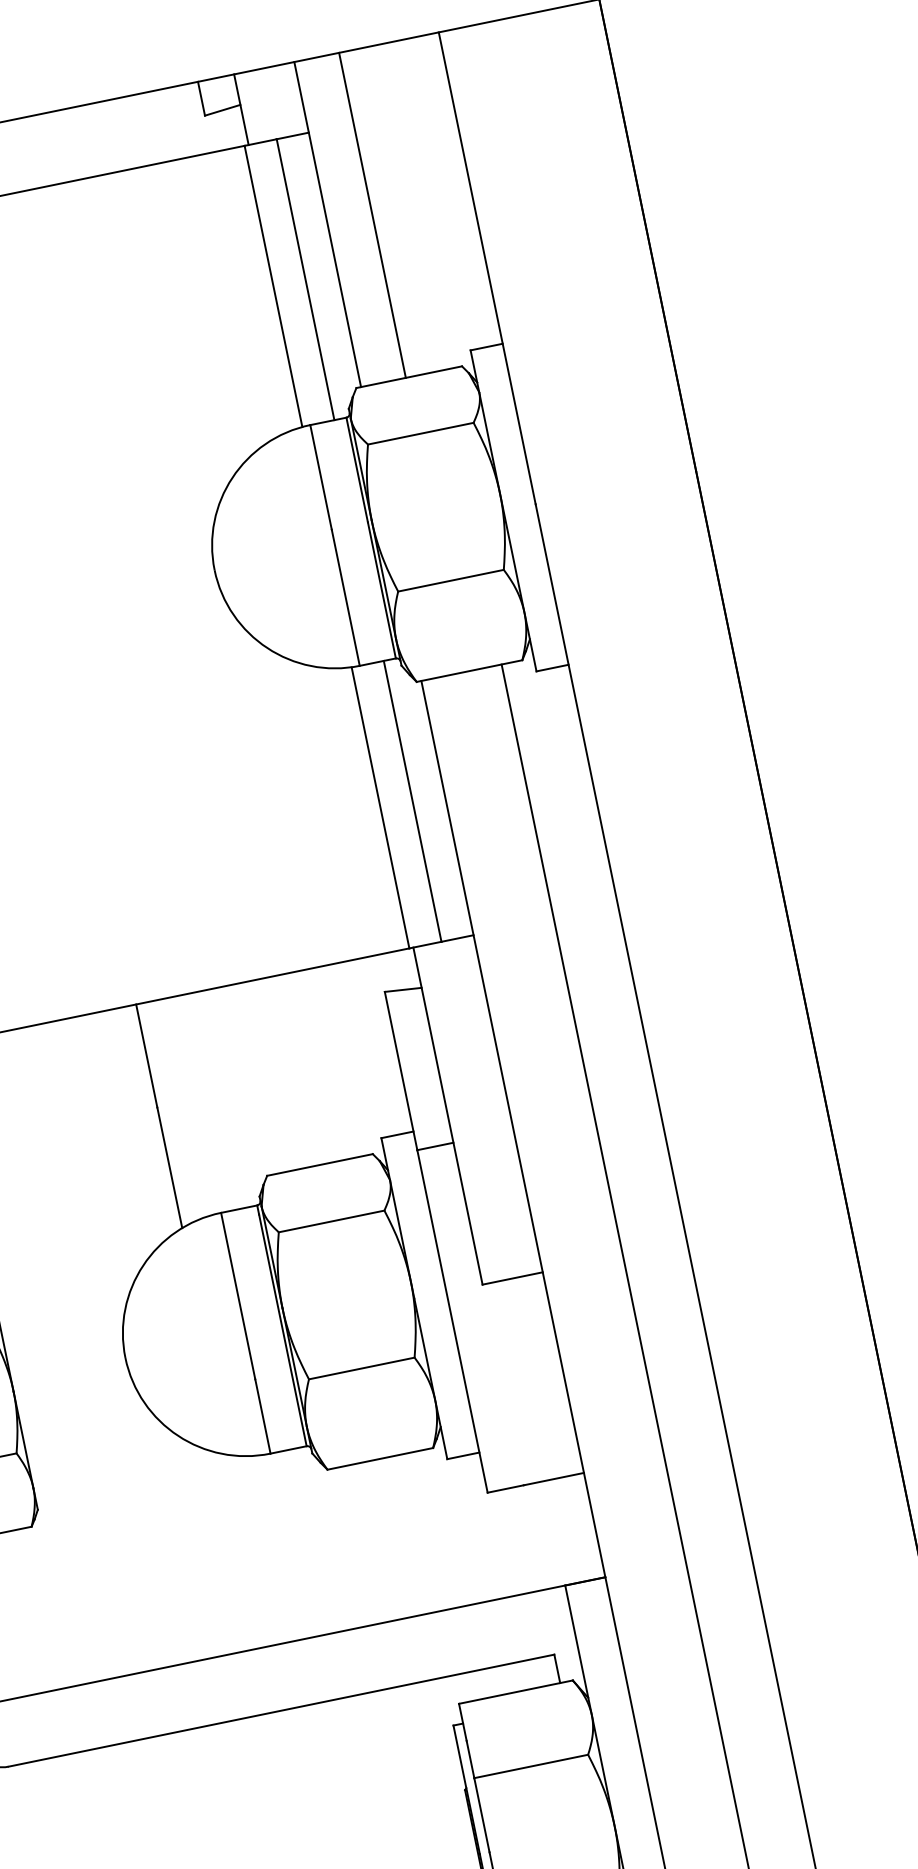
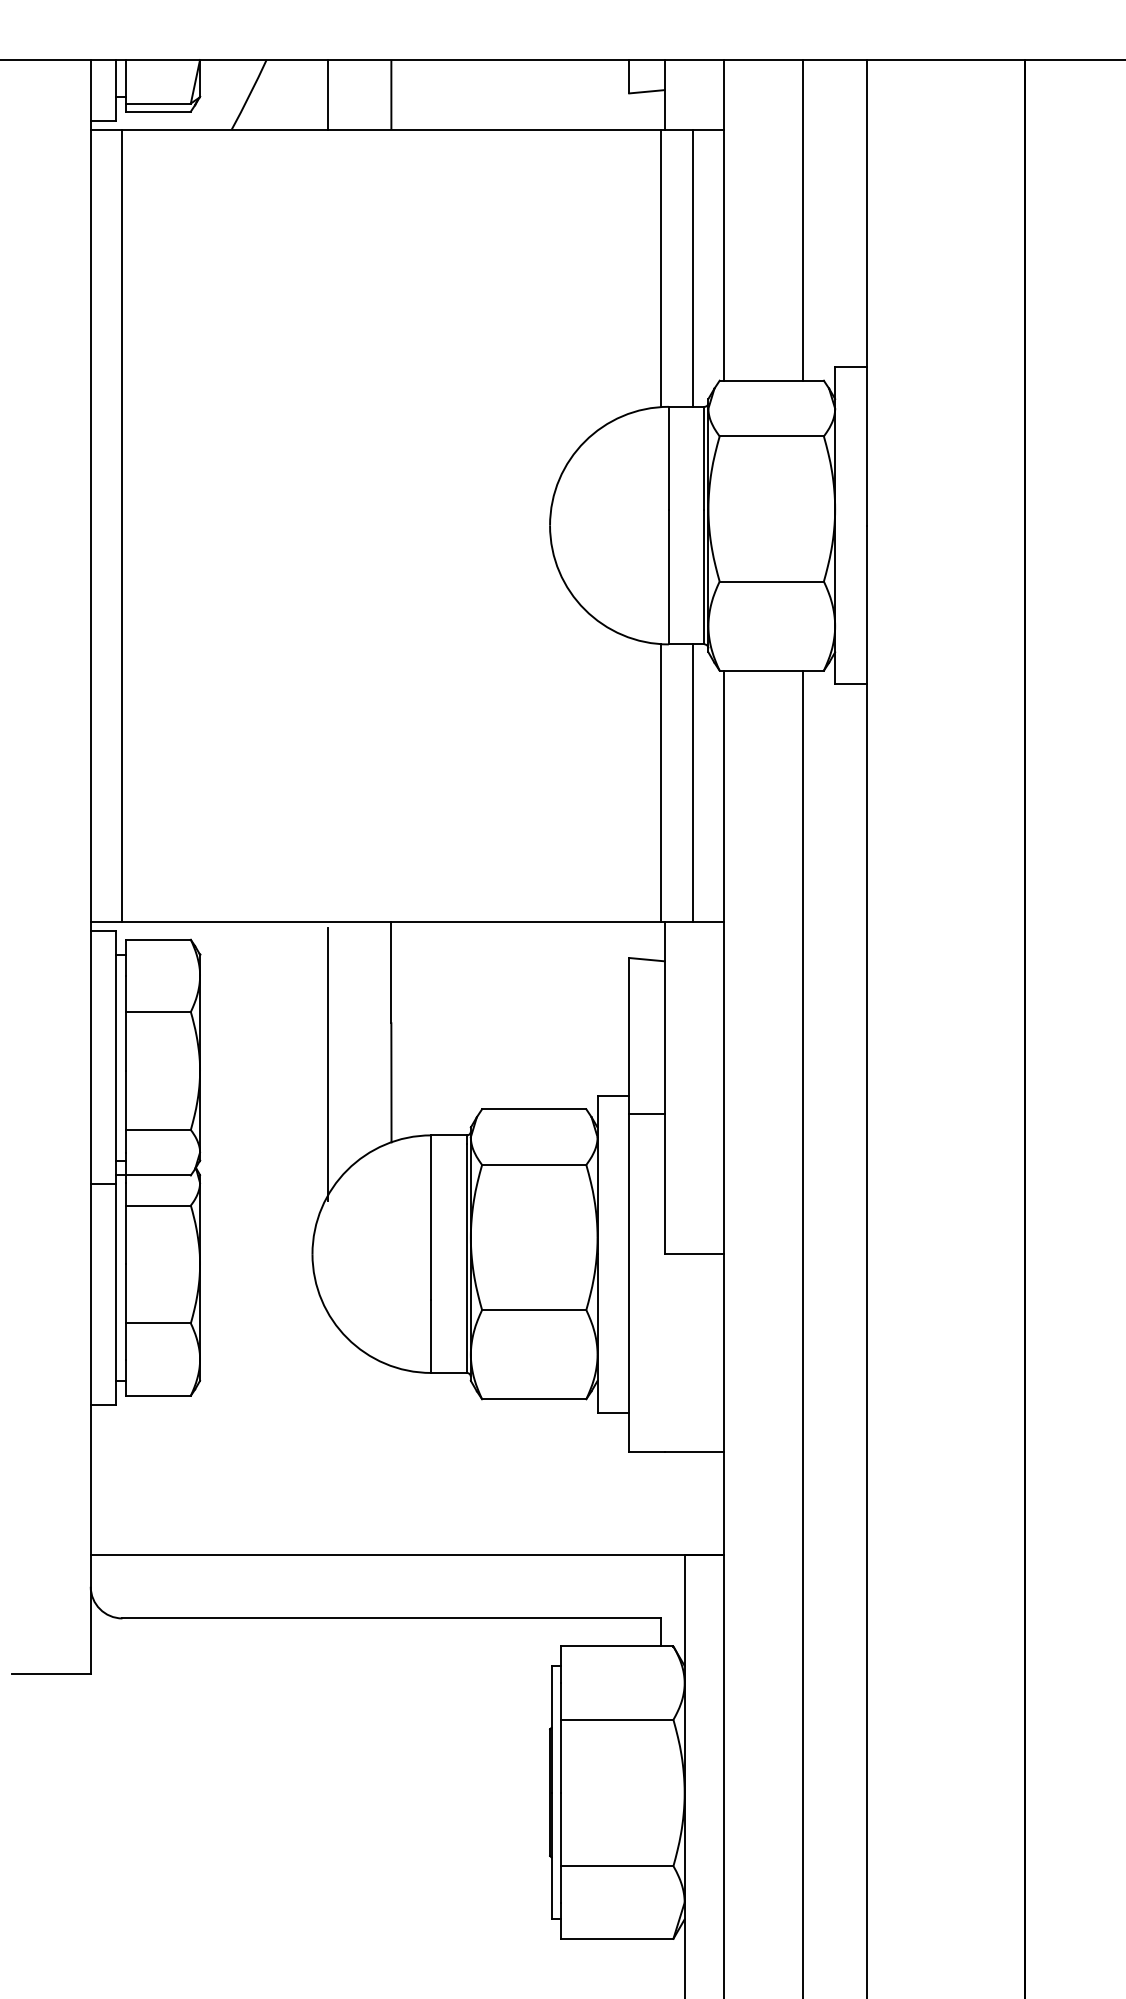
line: (372, 215) -> (803, 220), moved
line: (102, 1161) -> (328, 1063), added

